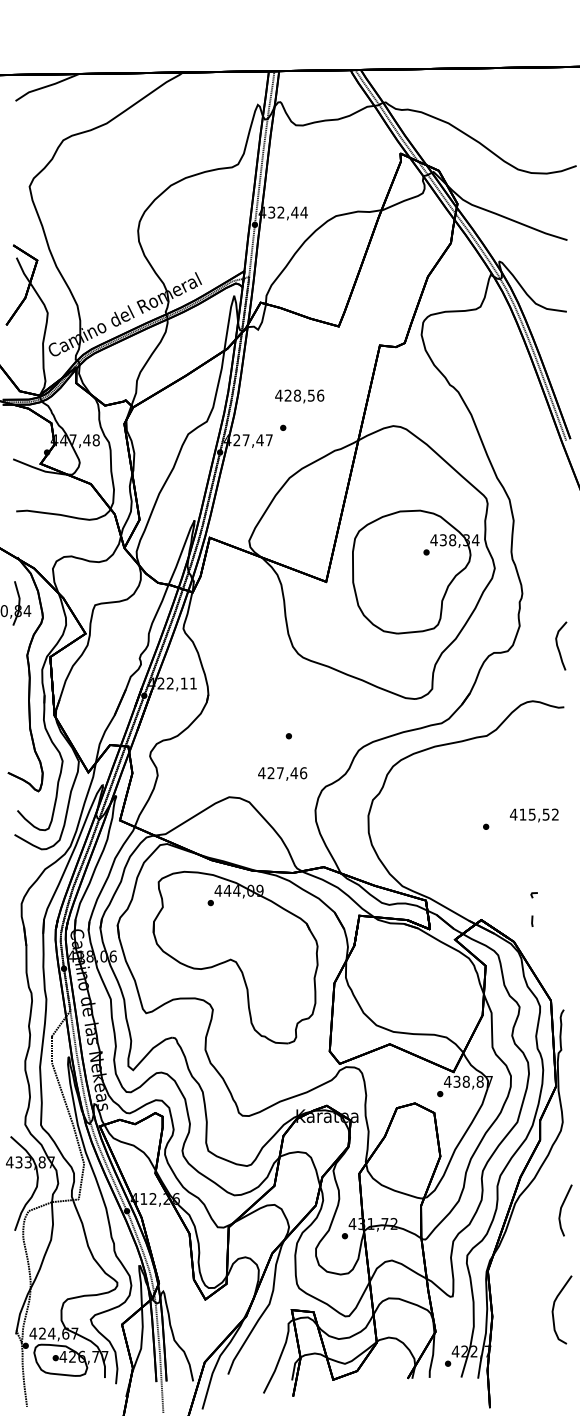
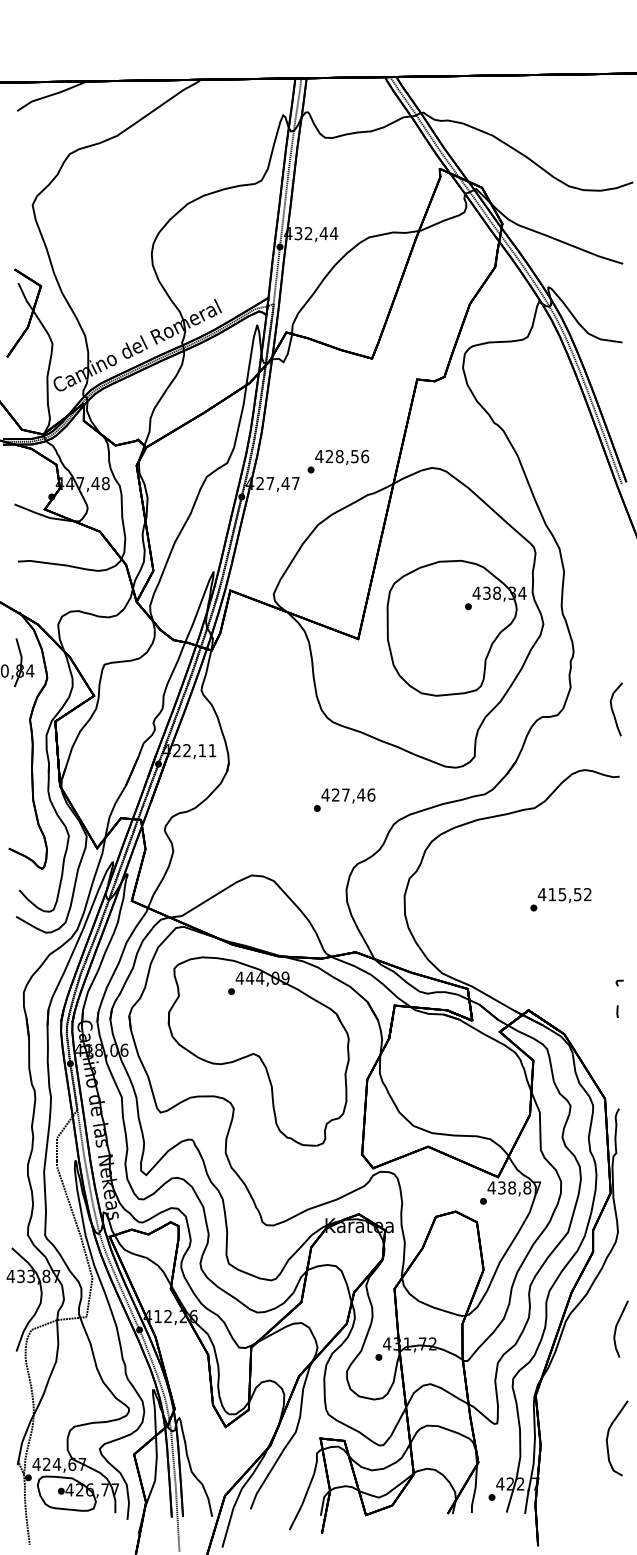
text: (300, 396) -> (342, 457), moved
text: (282, 773) -> (348, 795), moved
text: (534, 815) -> (564, 895), moved
part: (533, 915) -> (618, 1005), moved

